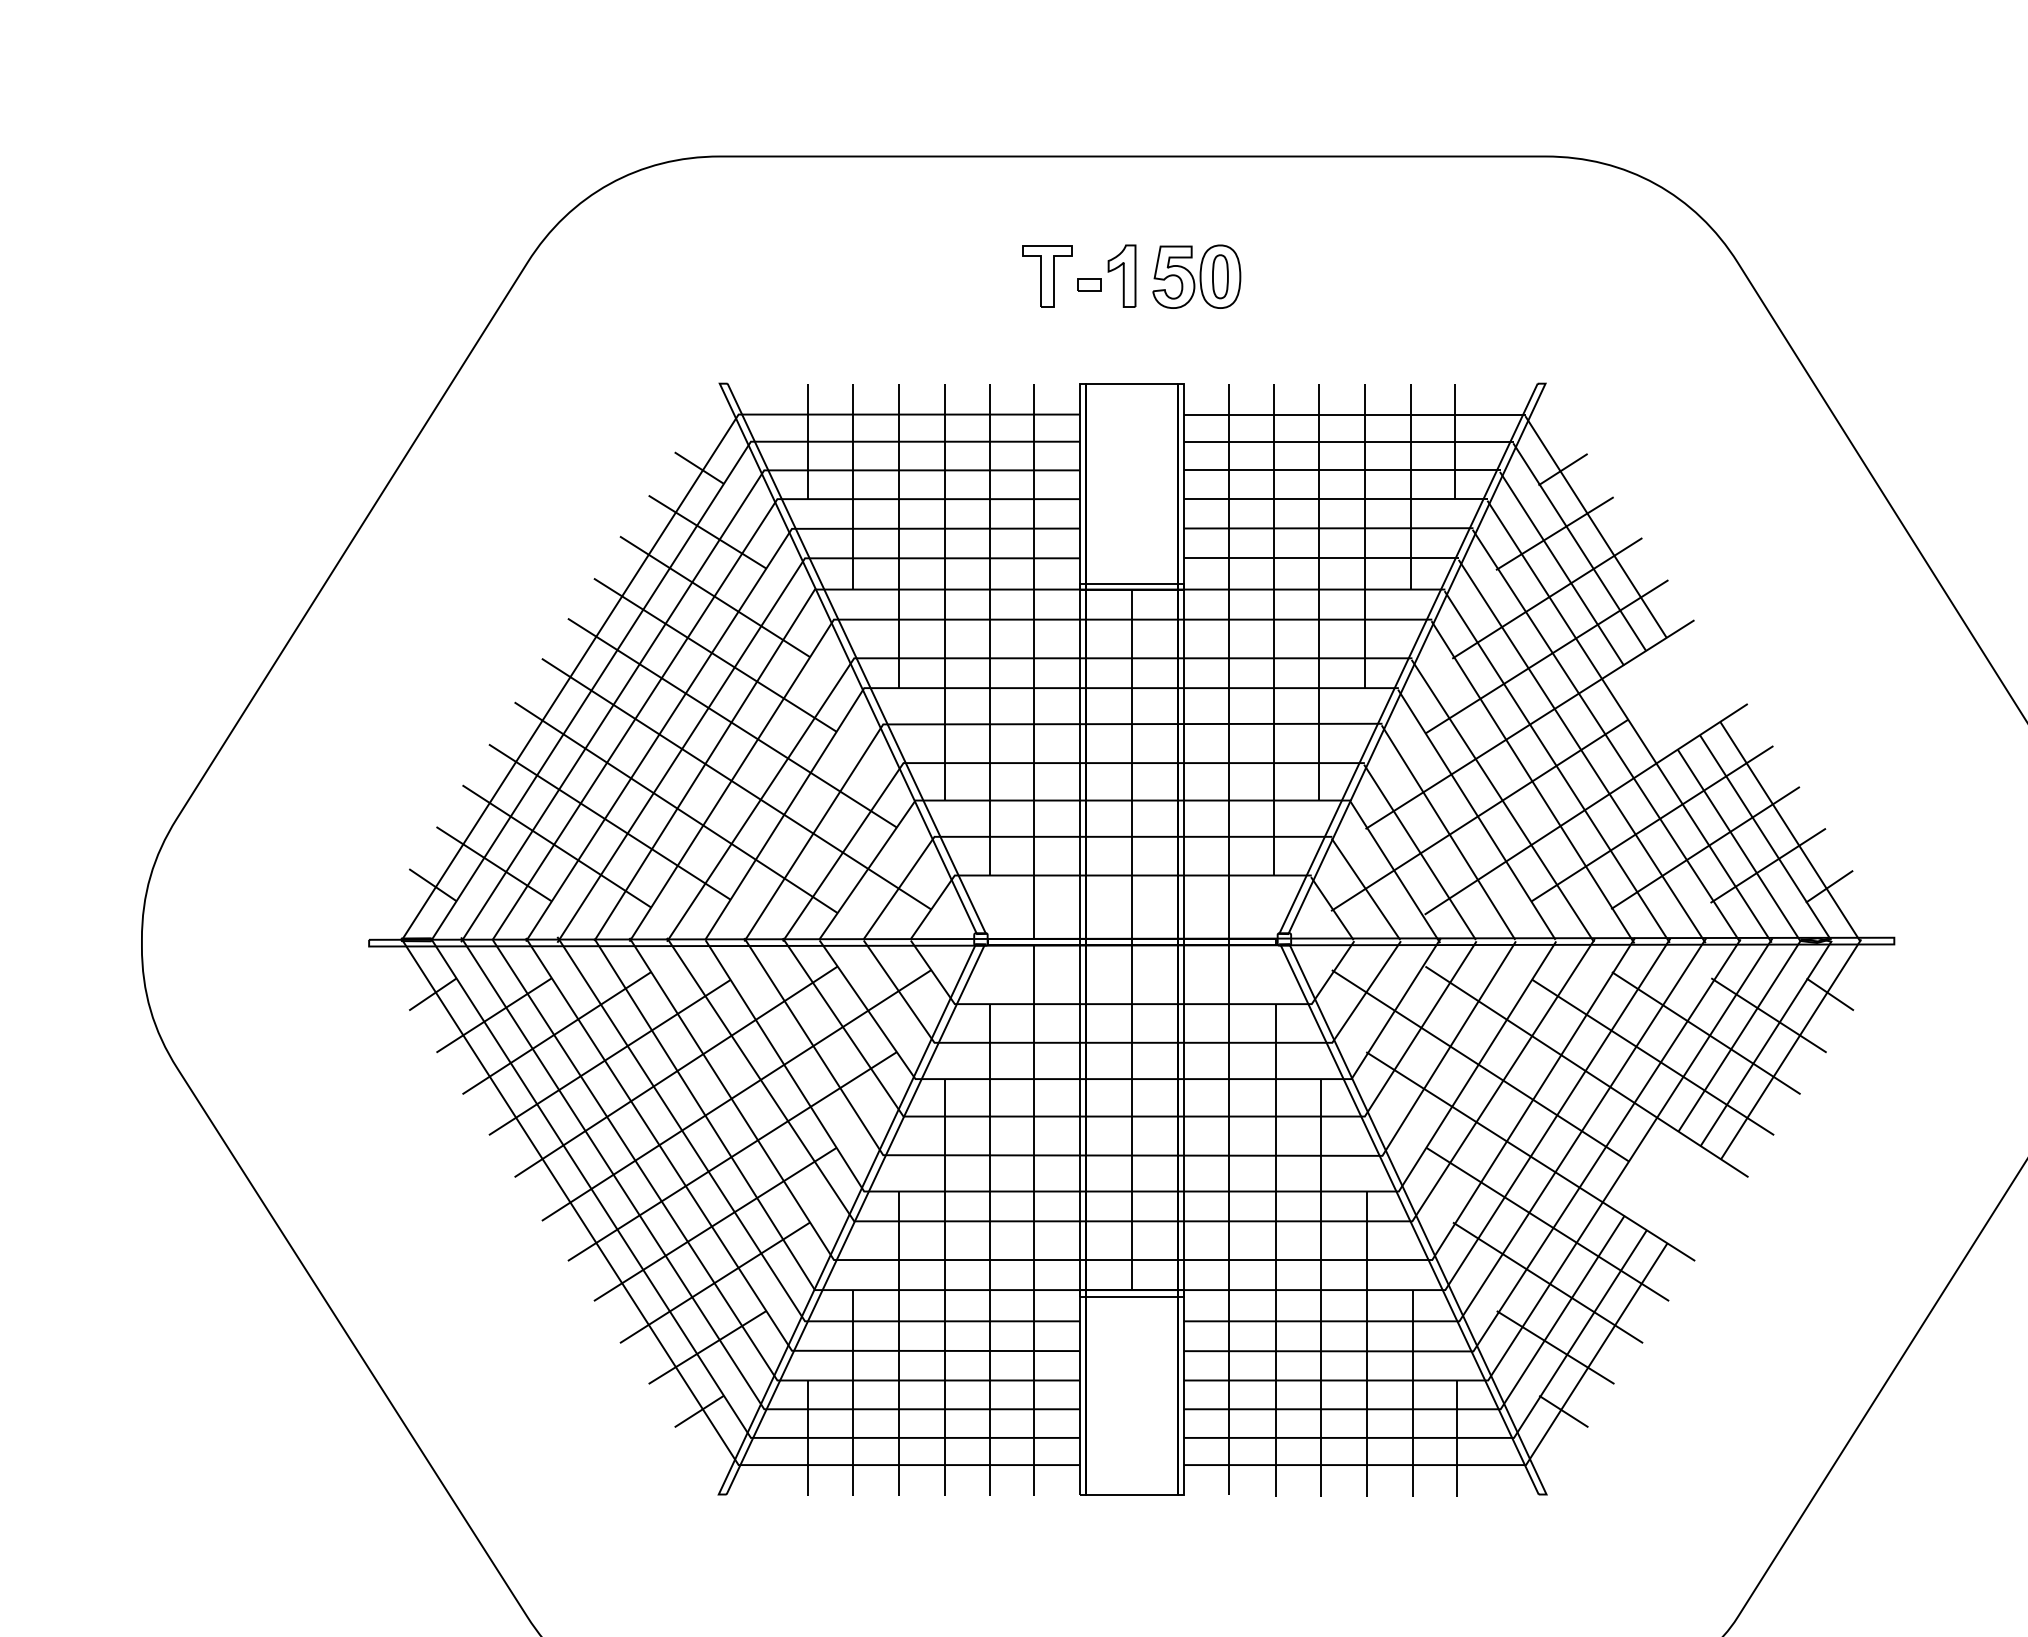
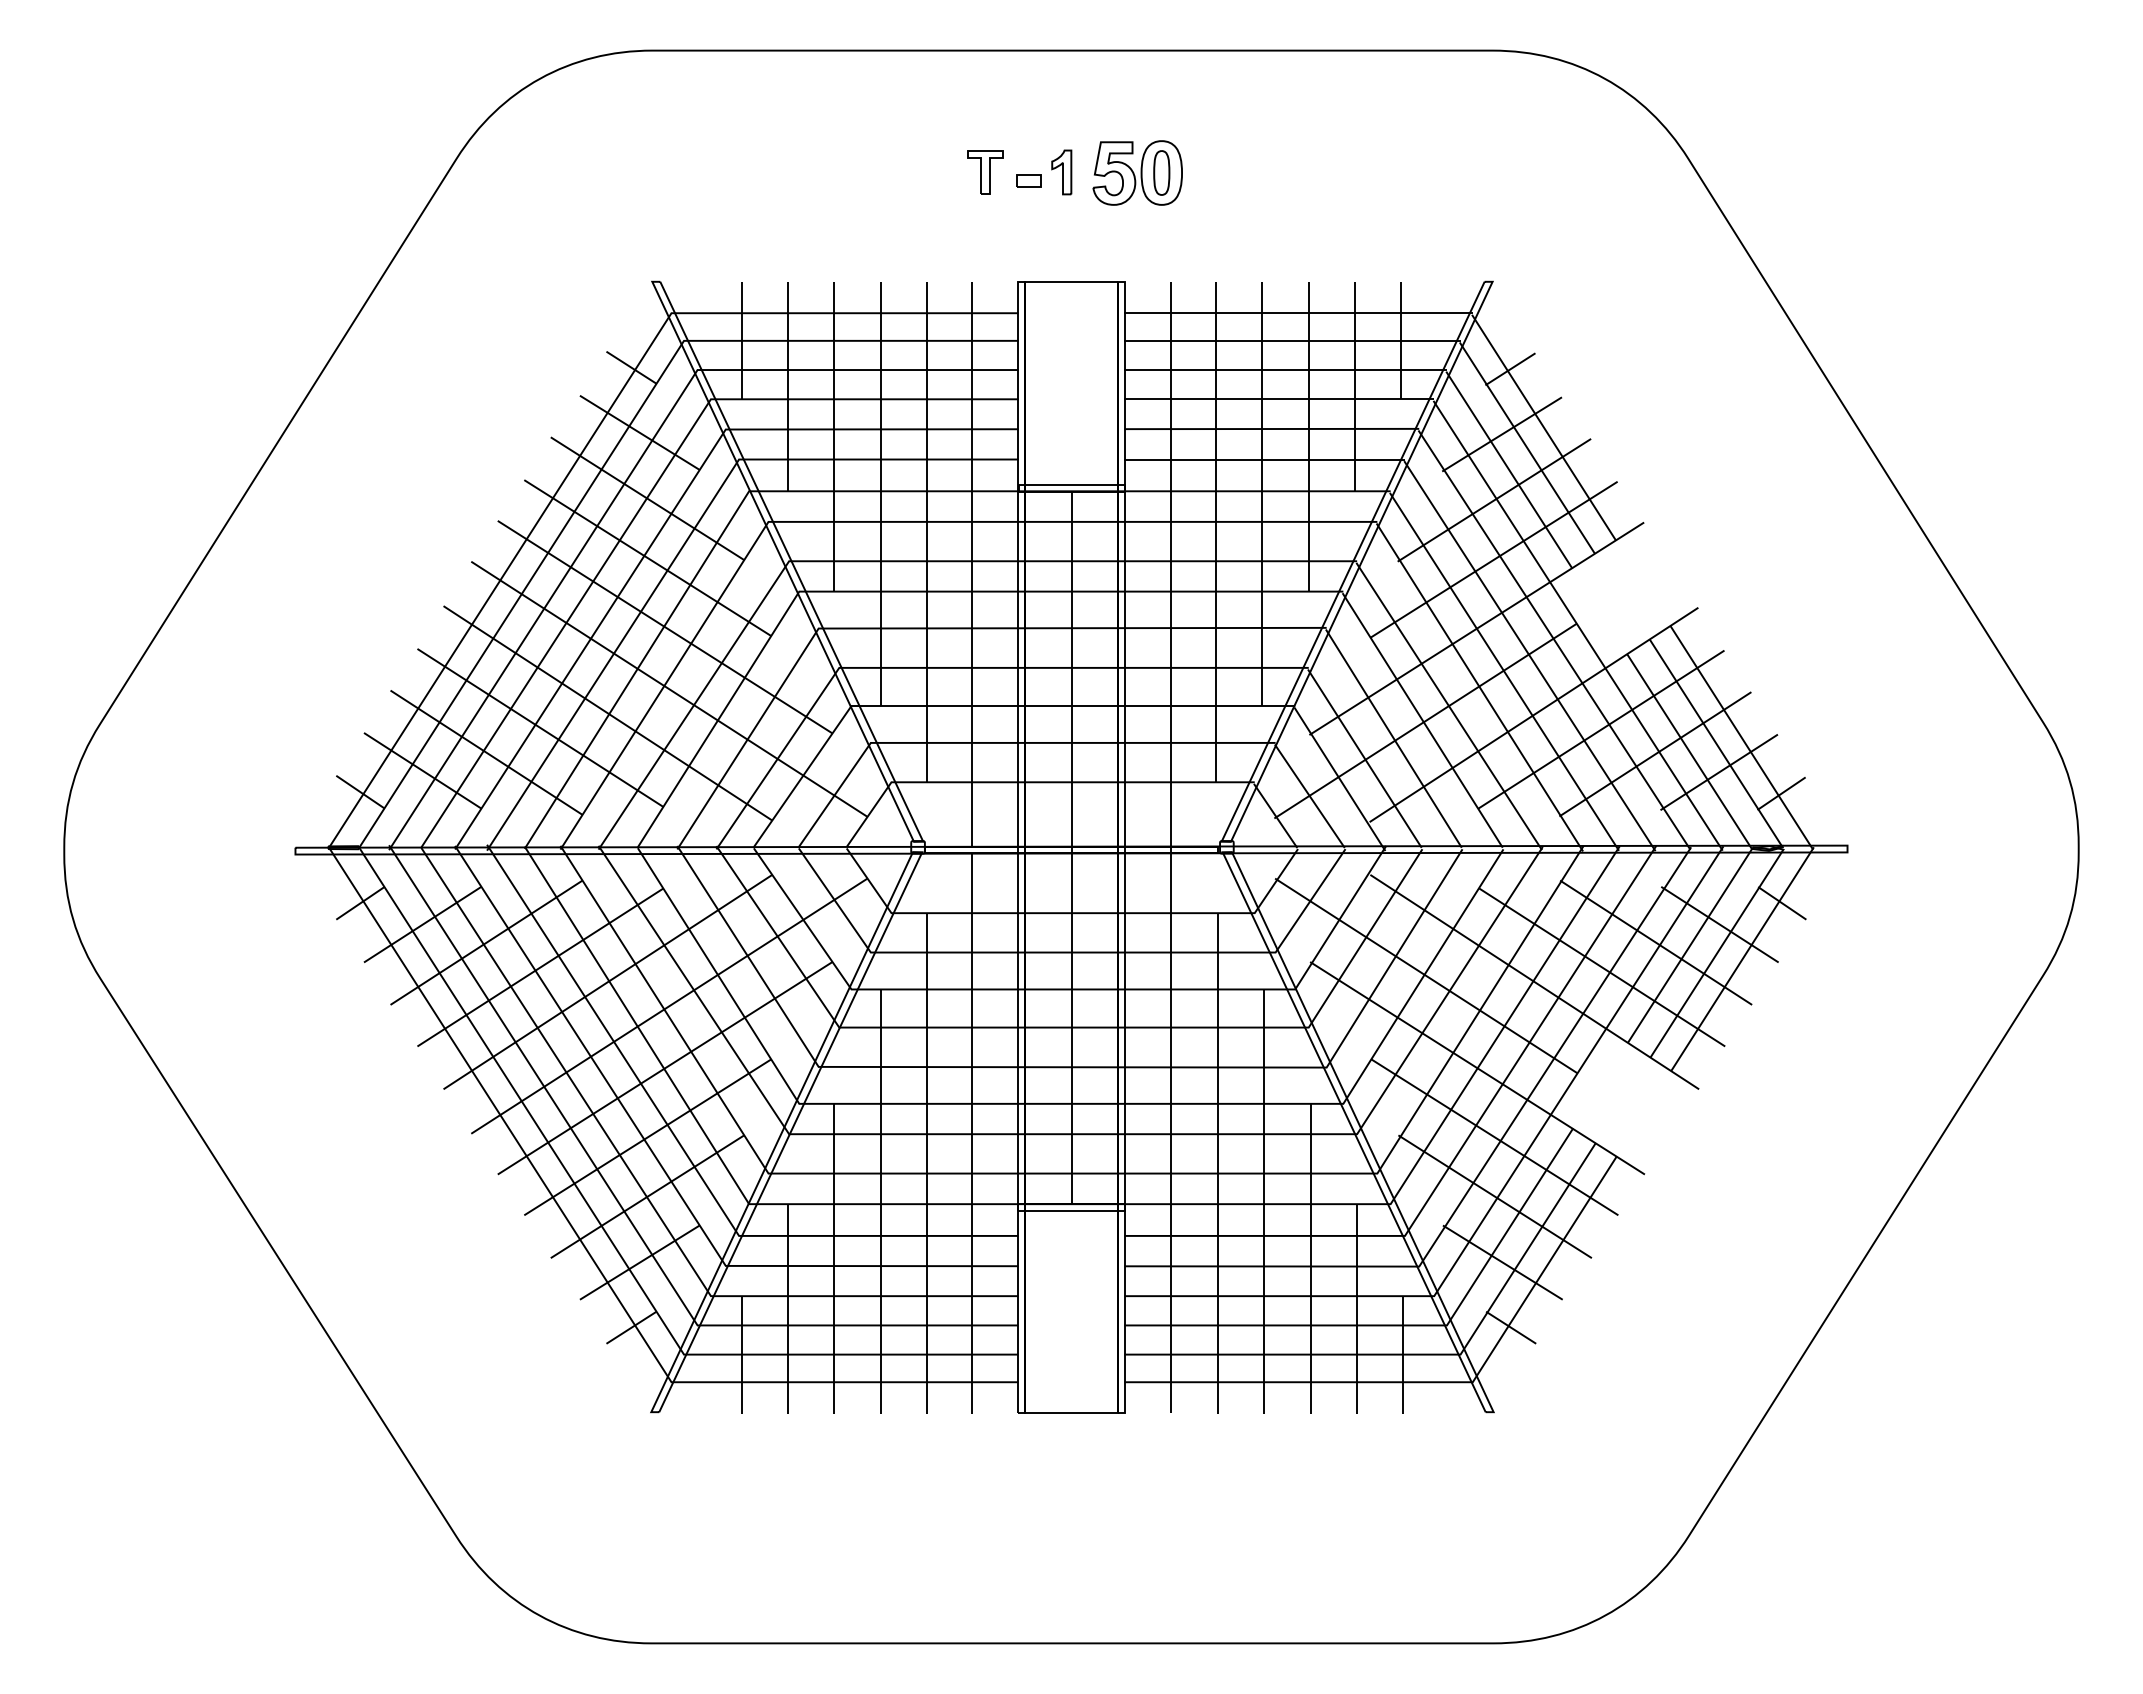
part: (1047, 276) -> (985, 172), size x0.7
part: (1121, 276) -> (1061, 172), size x0.7

